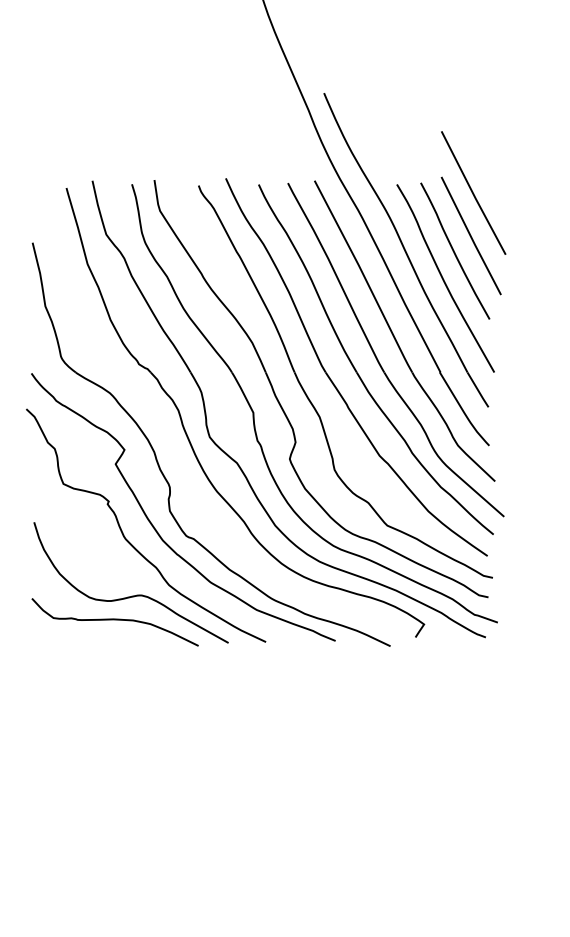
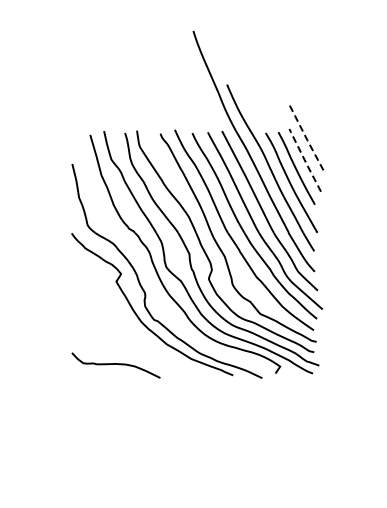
line: (473, 194) -> (306, 138), solid -> dashed
line: (471, 236) -> (305, 160), solid -> dashed
part: (130, 541) -> (124, 322), removed

